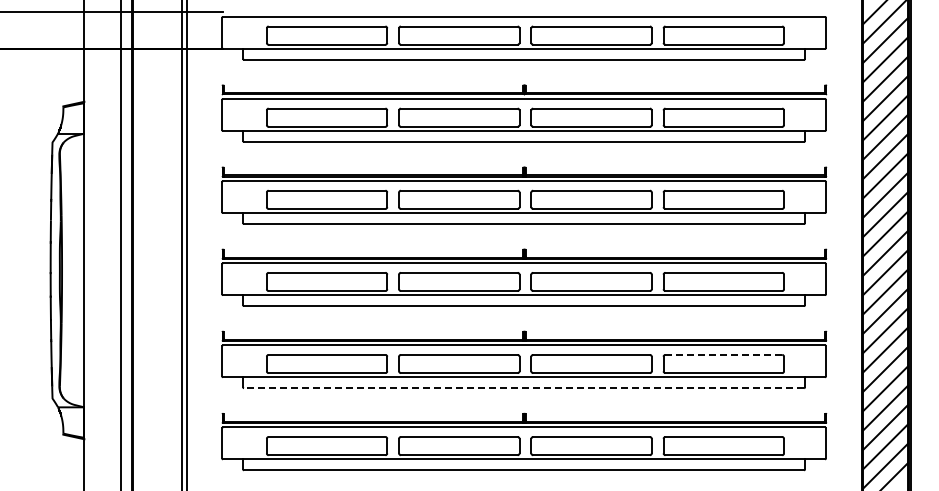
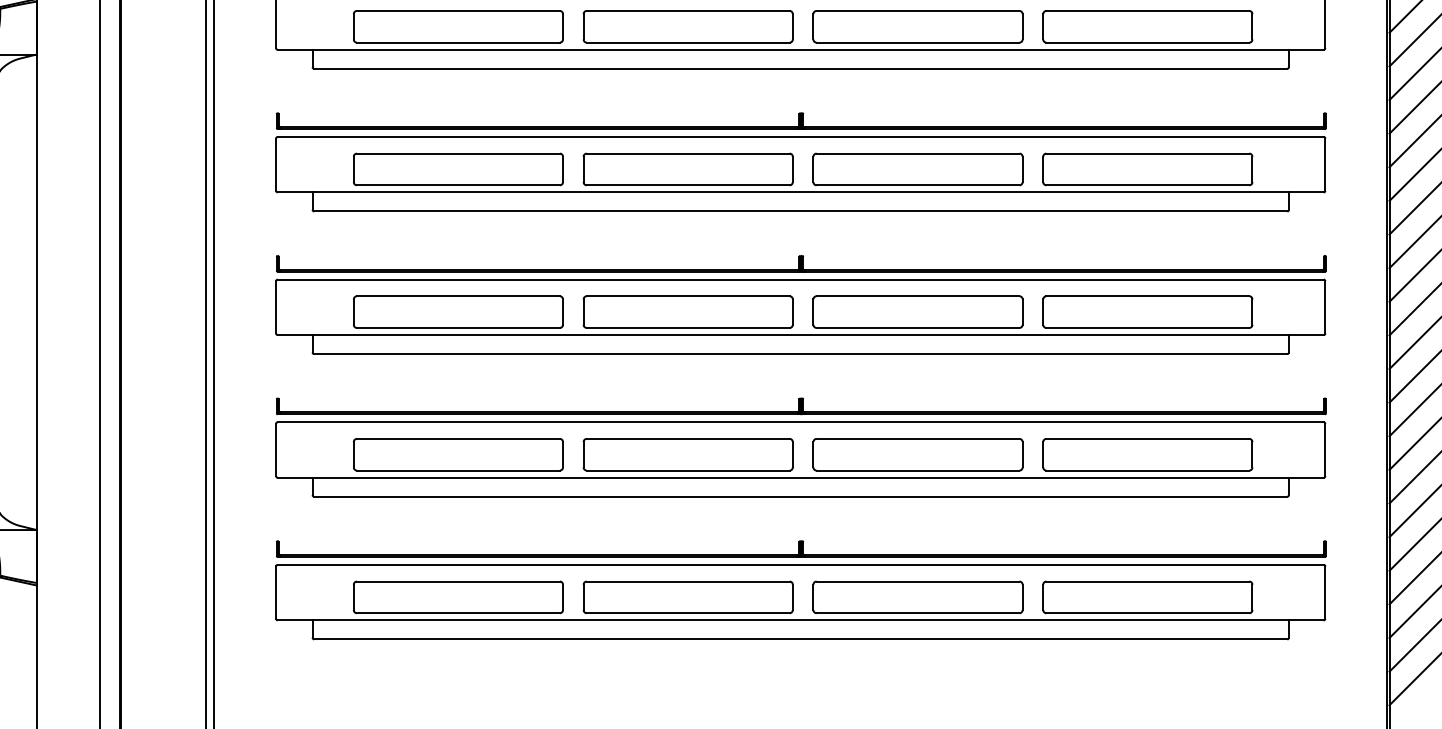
line: (724, 354) -> (1149, 438), dashed -> solid
line: (523, 388) -> (799, 497), dashed -> solid

